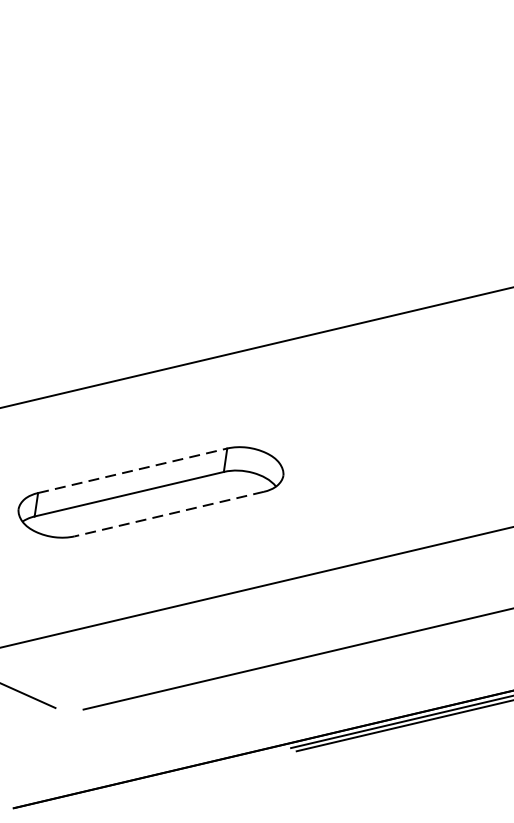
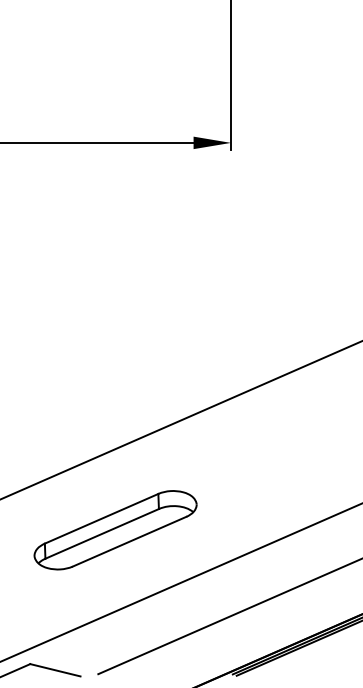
line: (132, 470) -> (101, 518), dashed -> solid
line: (169, 513) -> (129, 541), dashed -> solid

